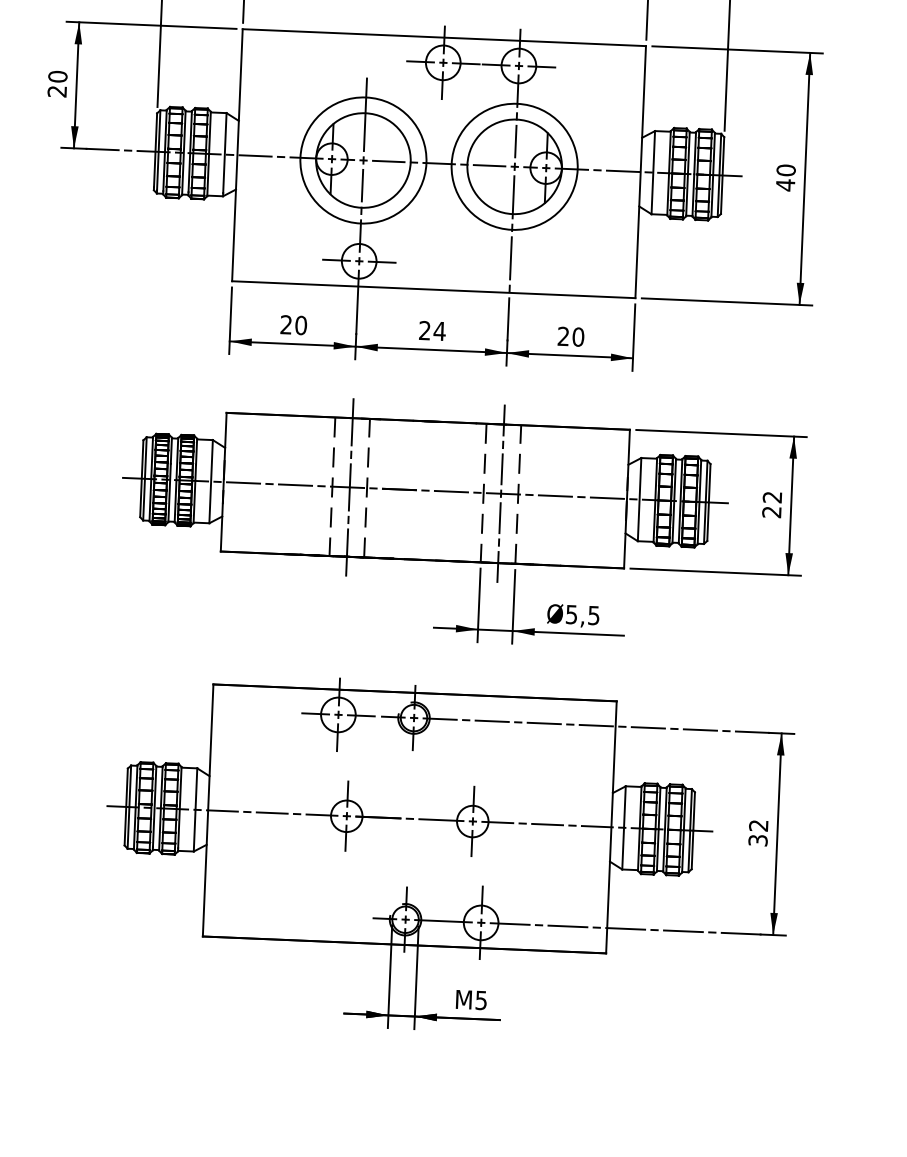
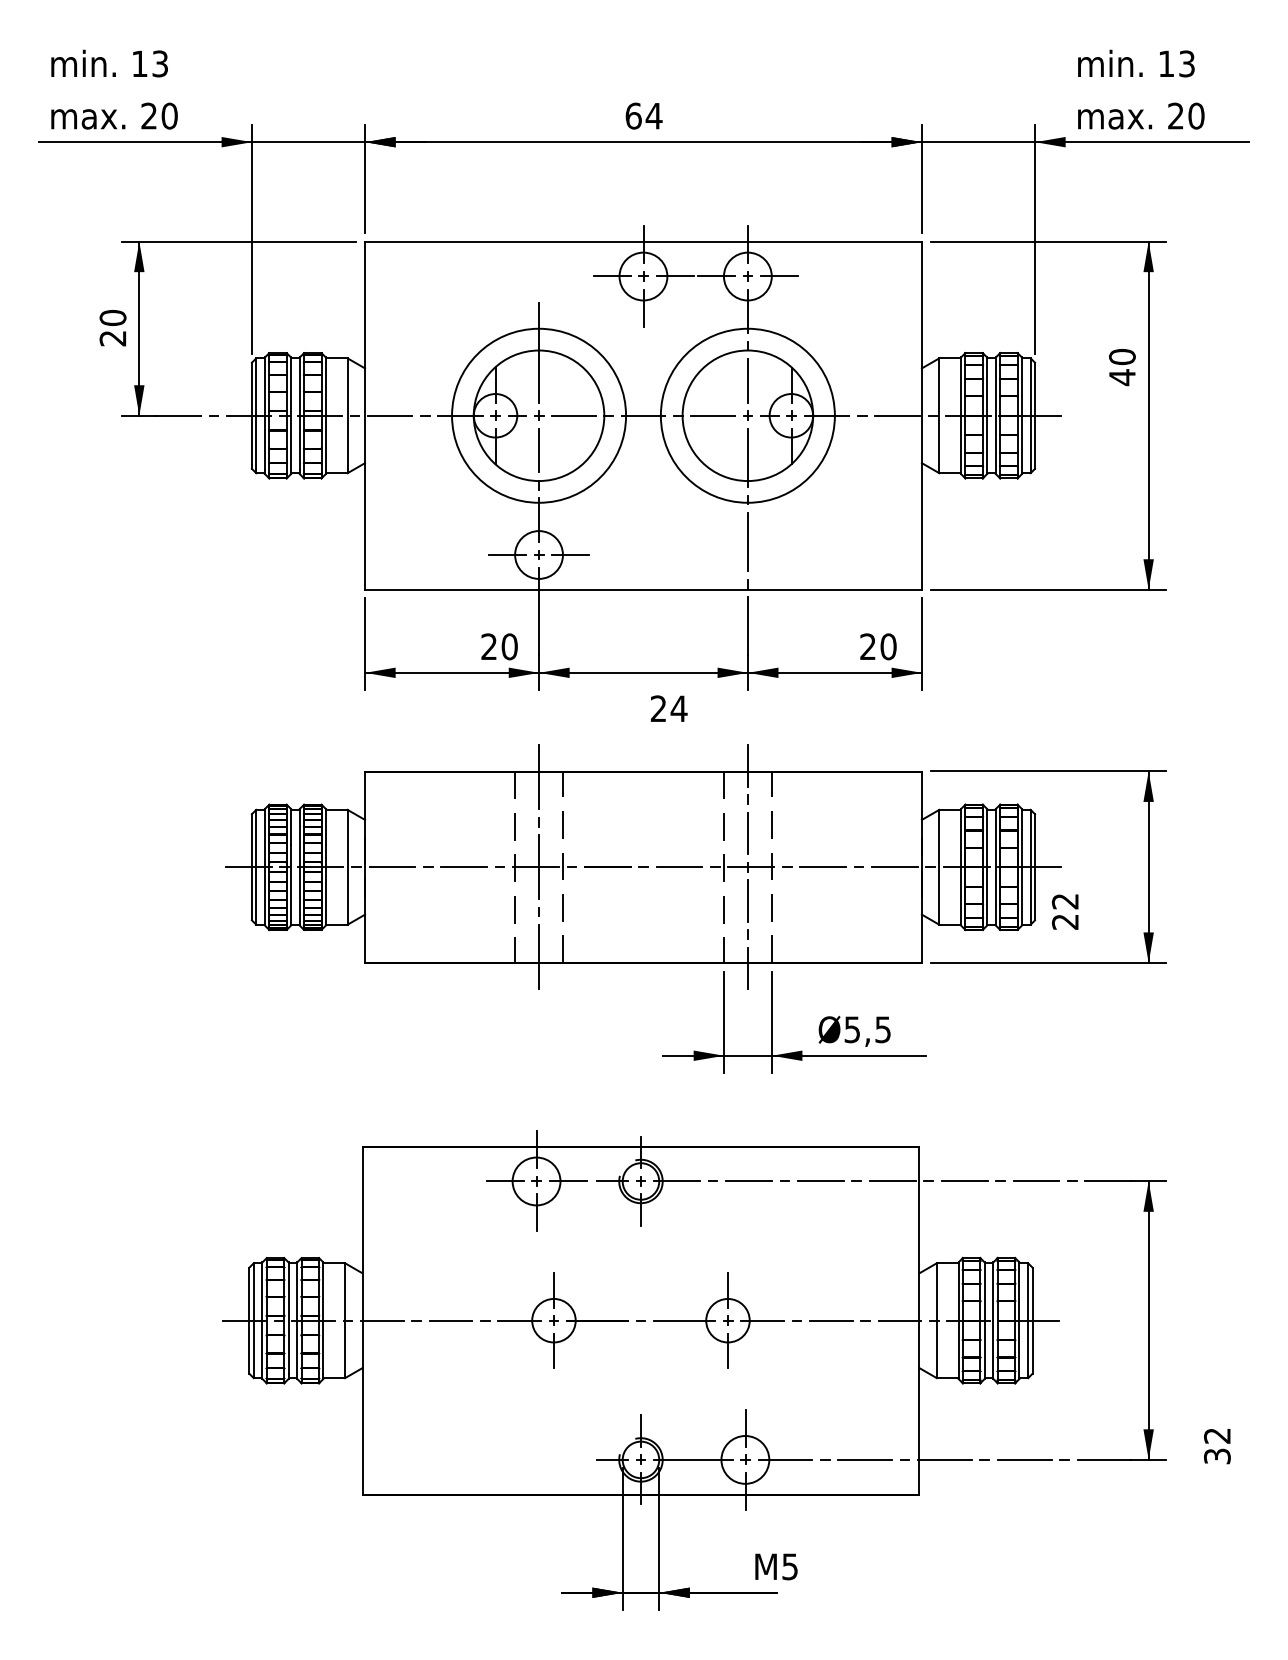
text: (785, 178) -> (1122, 367), moved
text: (293, 324) -> (499, 646), moved
text: (432, 330) -> (668, 708), moved
text: (571, 336) -> (878, 646), moved
text: (772, 504) -> (1065, 911), moved
text: (758, 833) -> (1217, 1446), moved
text: (471, 999) -> (776, 1566), moved

